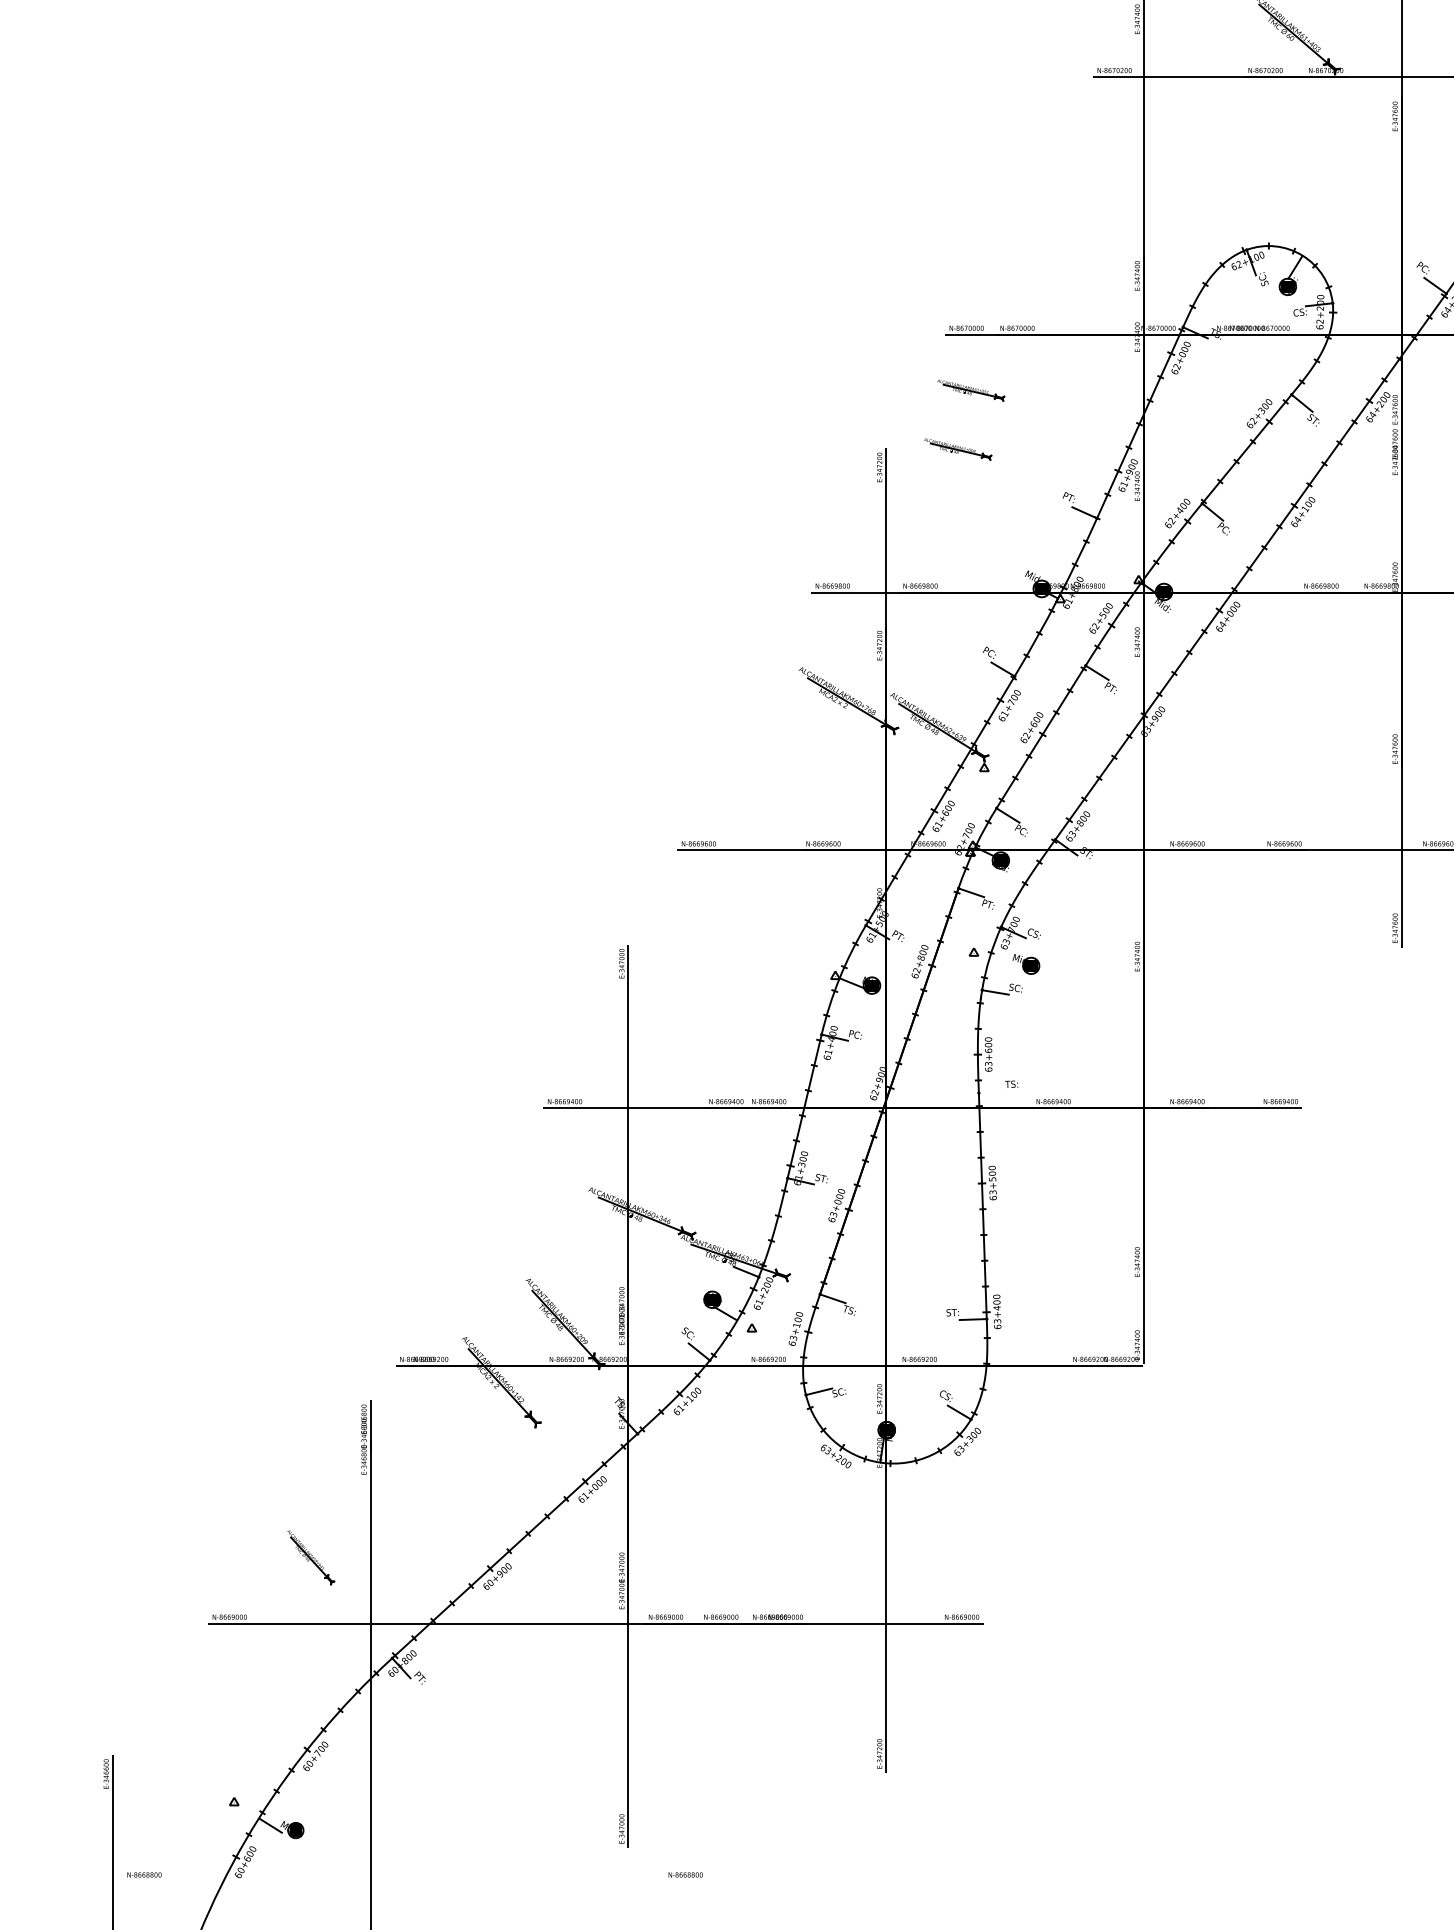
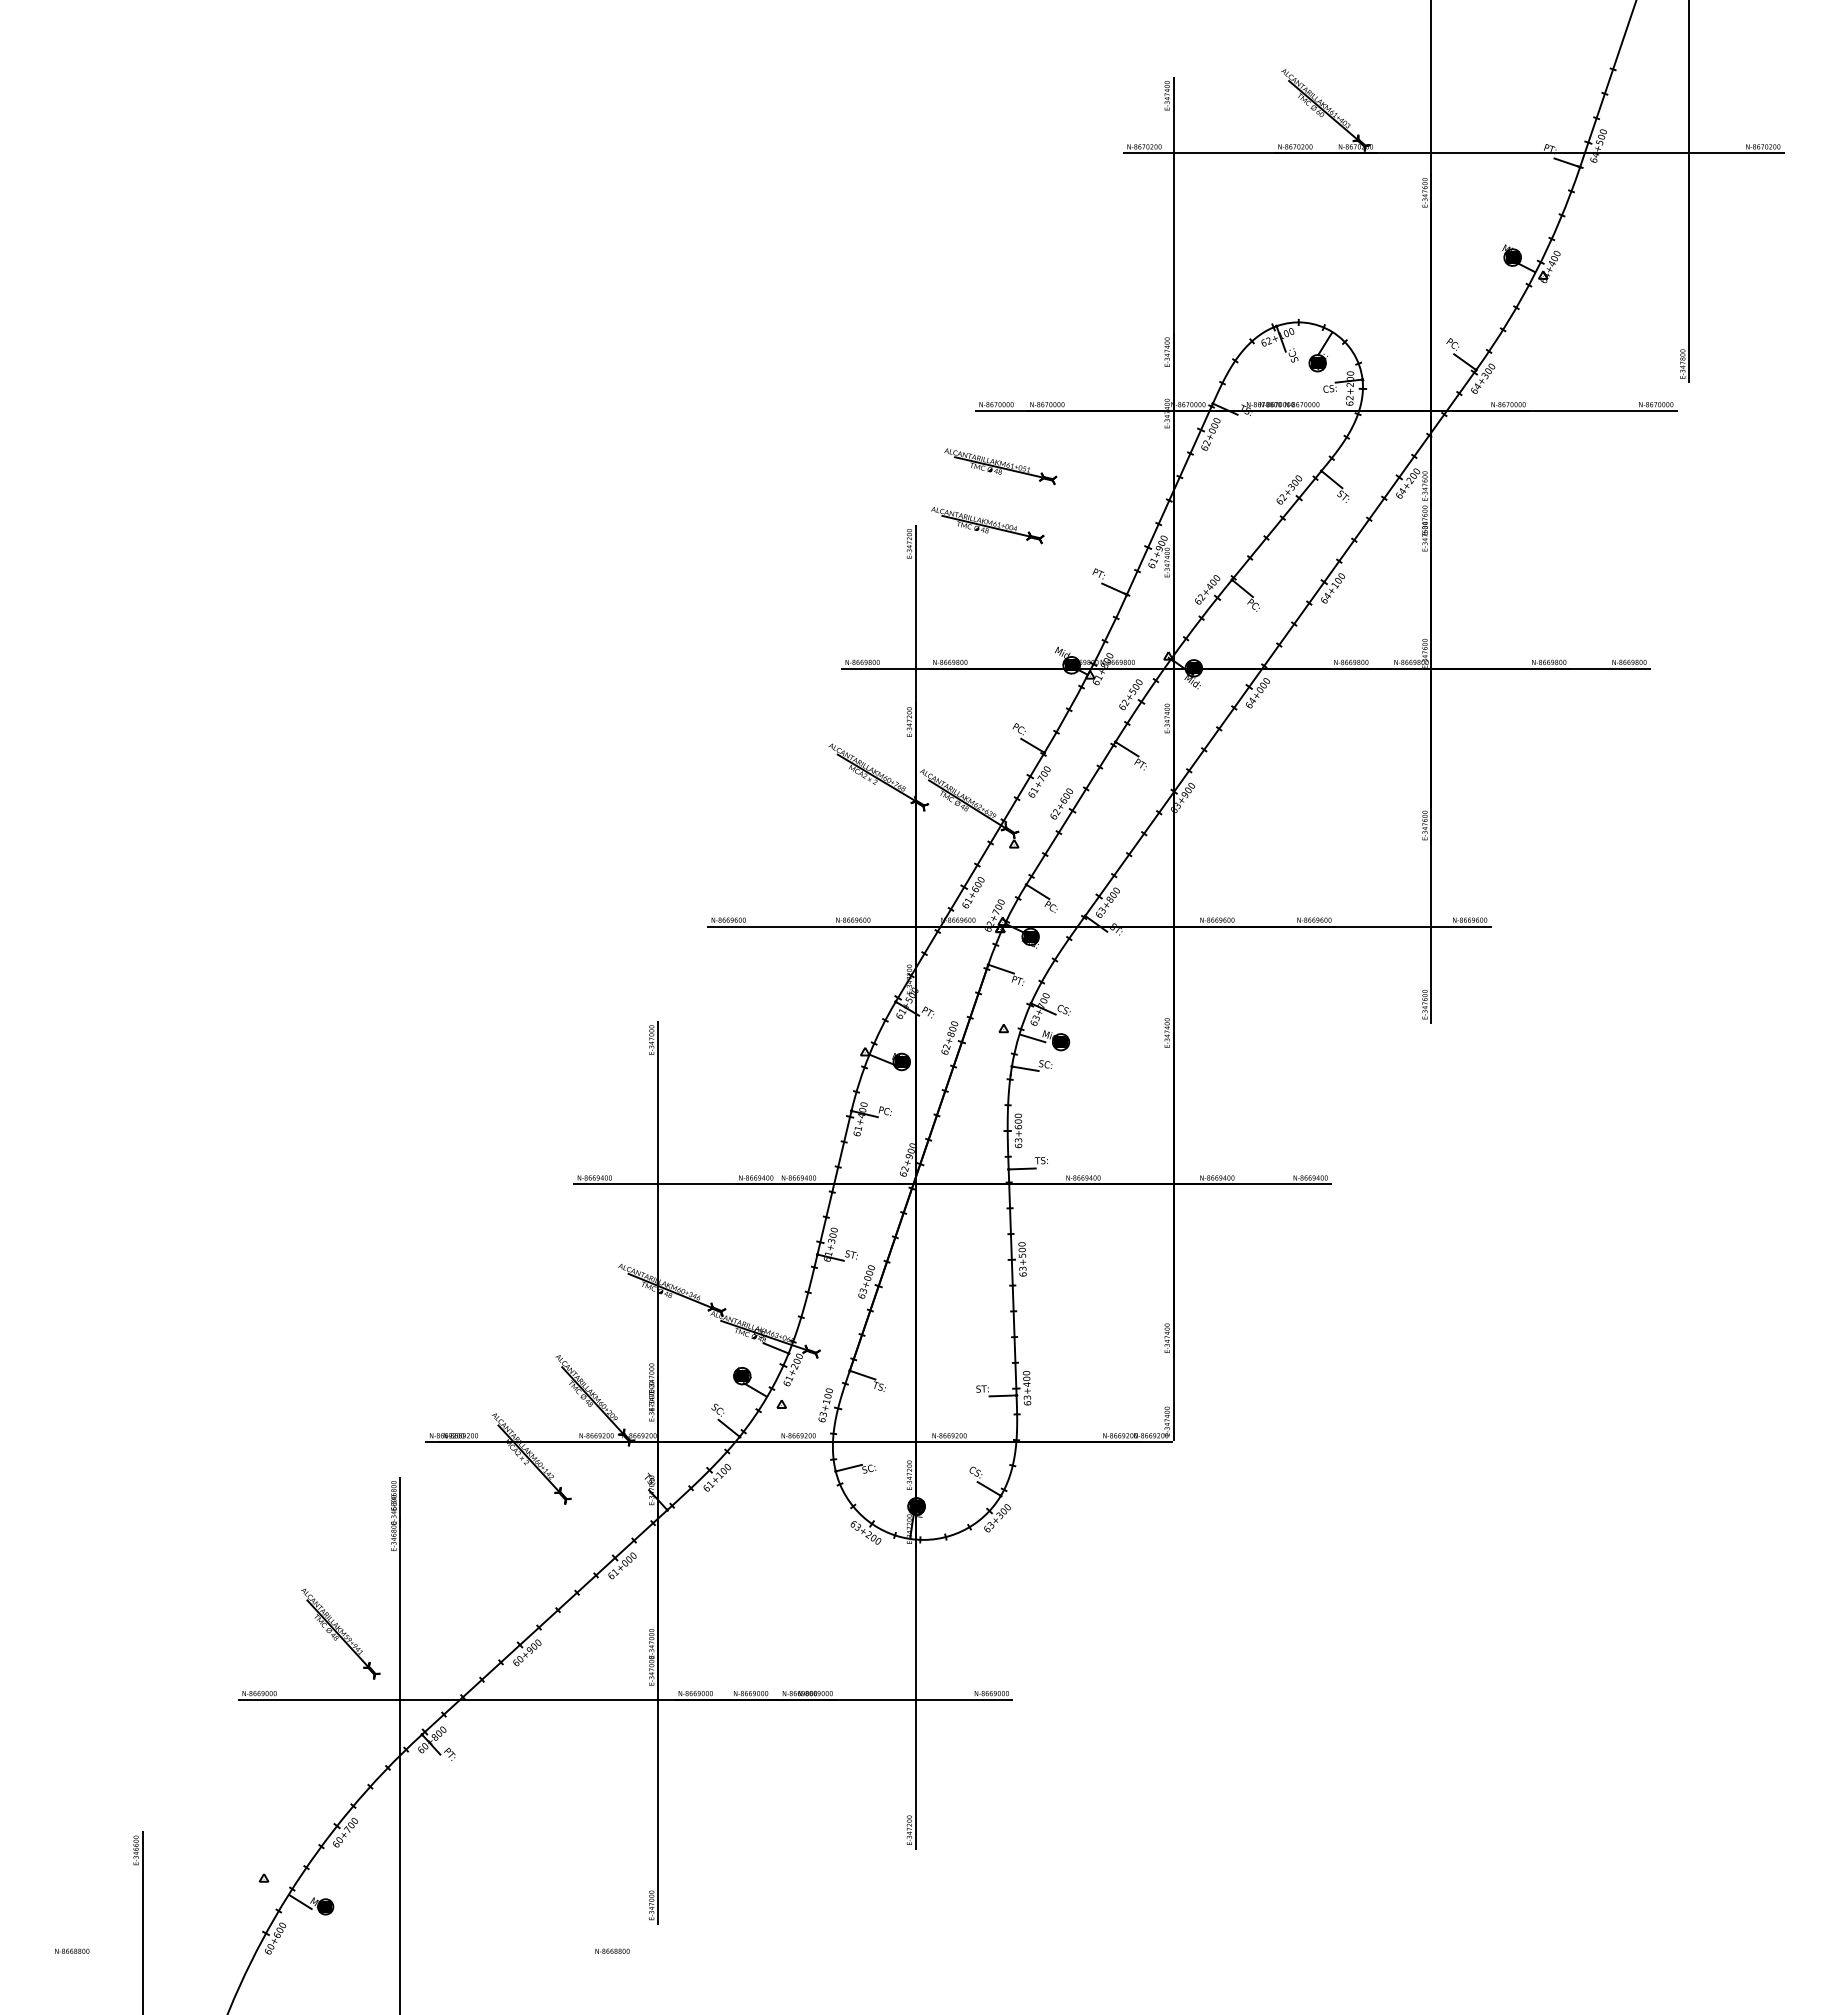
part: (970, 390) -> (1000, 466), size x1.67
part: (957, 449) -> (987, 525), size x1.67
line: (1002, 962) -> (1032, 1038), added
line: (992, 1092) -> (1022, 1168), added
part: (310, 1557) -> (340, 1633), size x1.67
text: (144, 1874) -> (72, 1950), moved
text: (685, 1874) -> (612, 1950), moved

